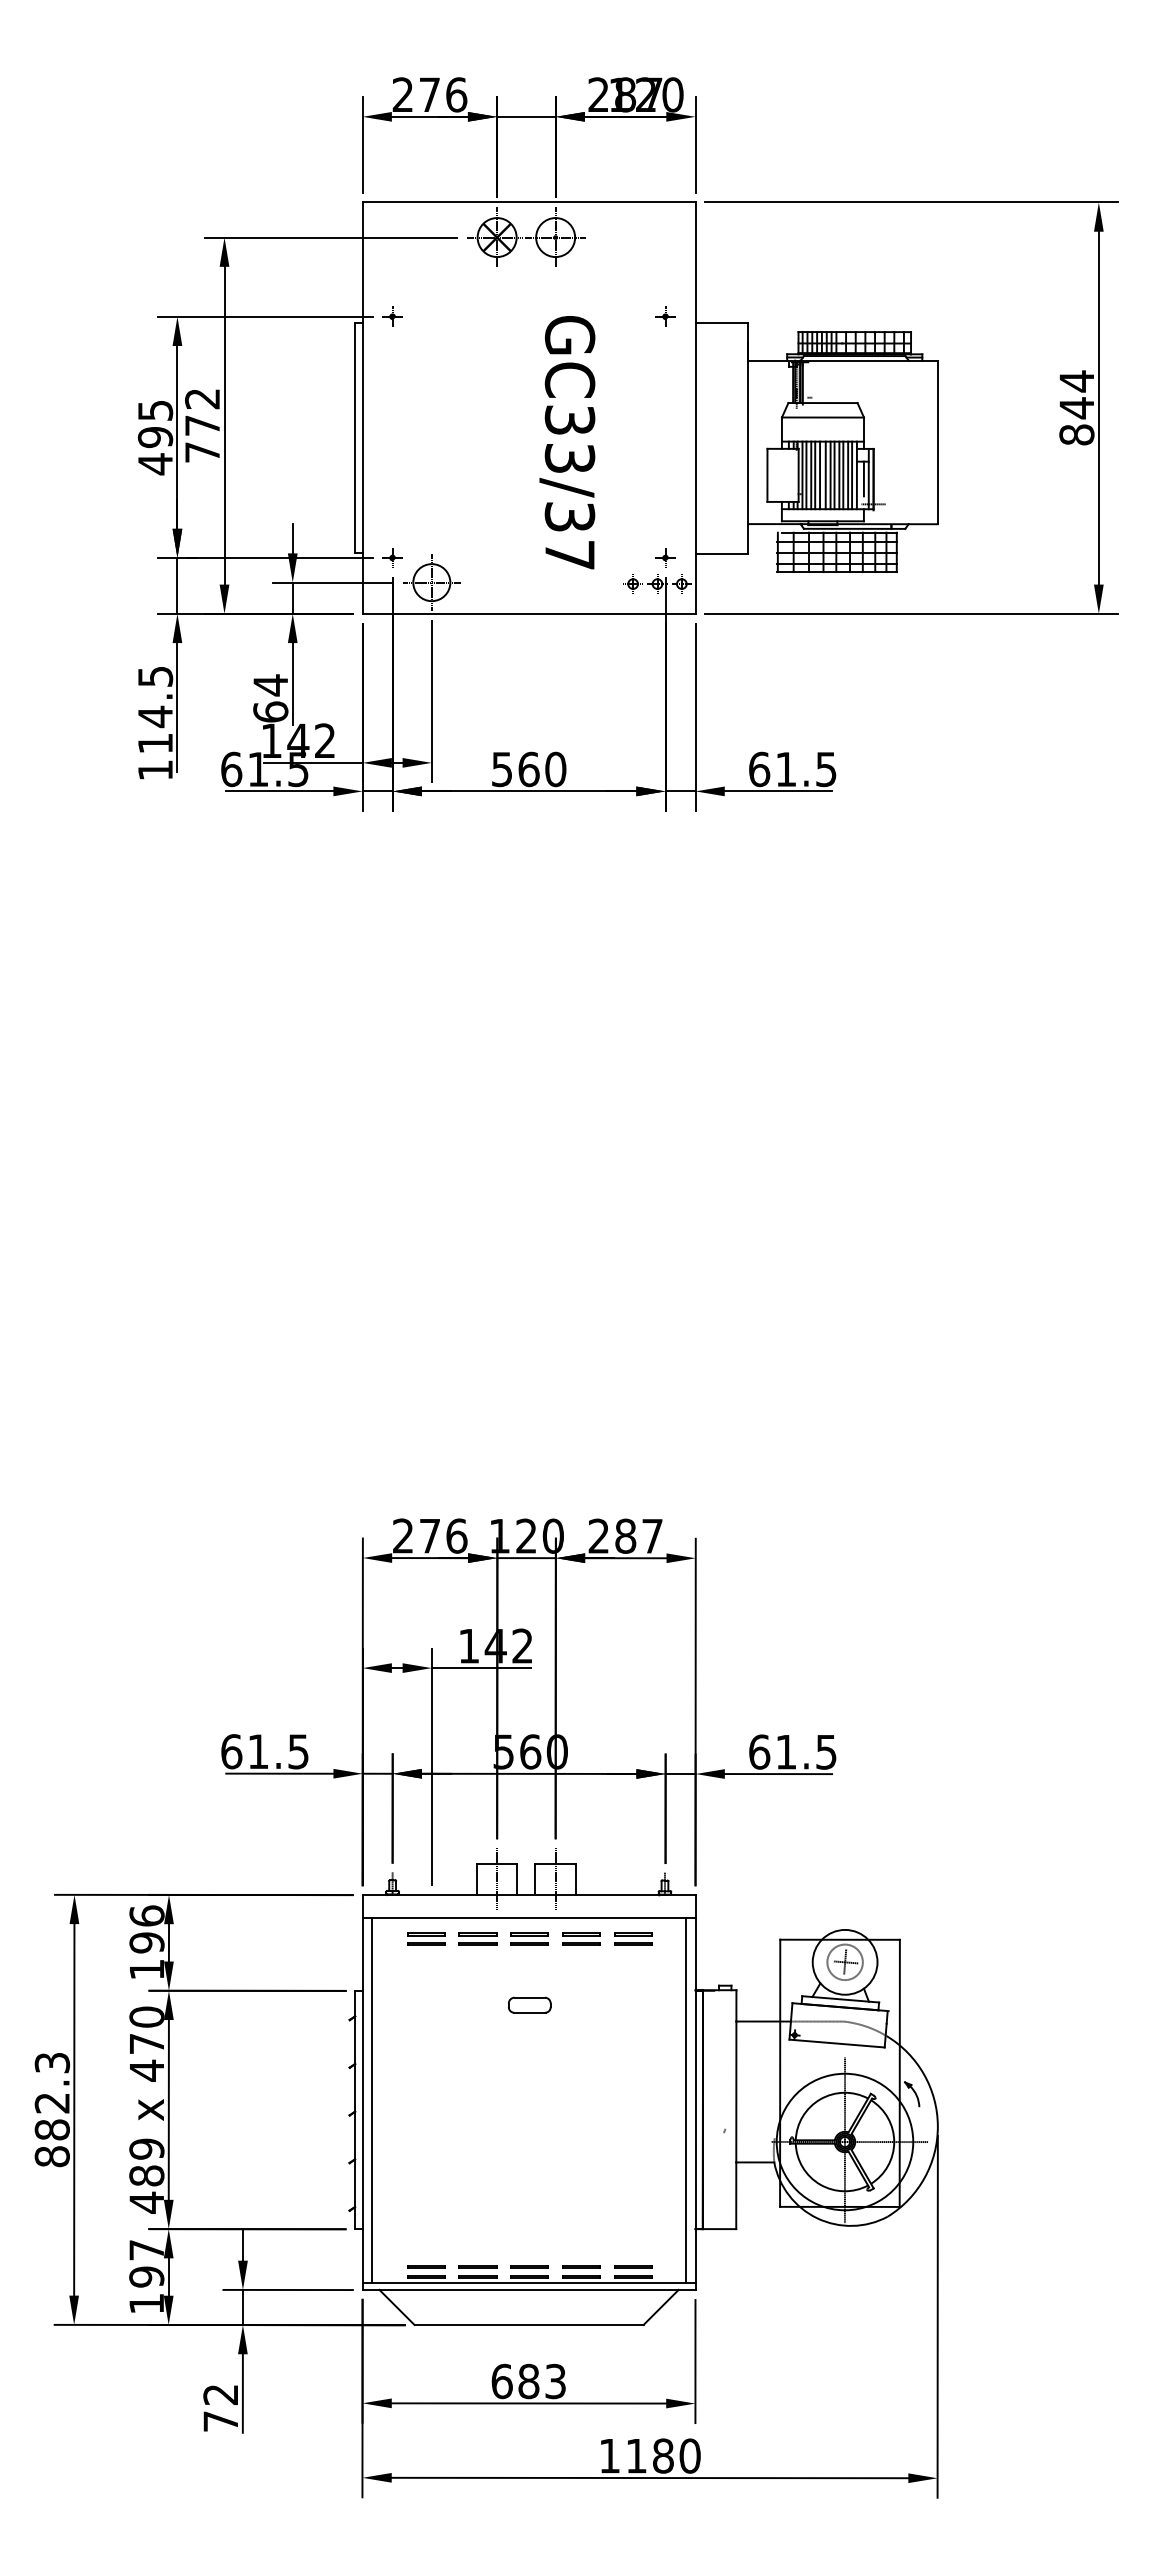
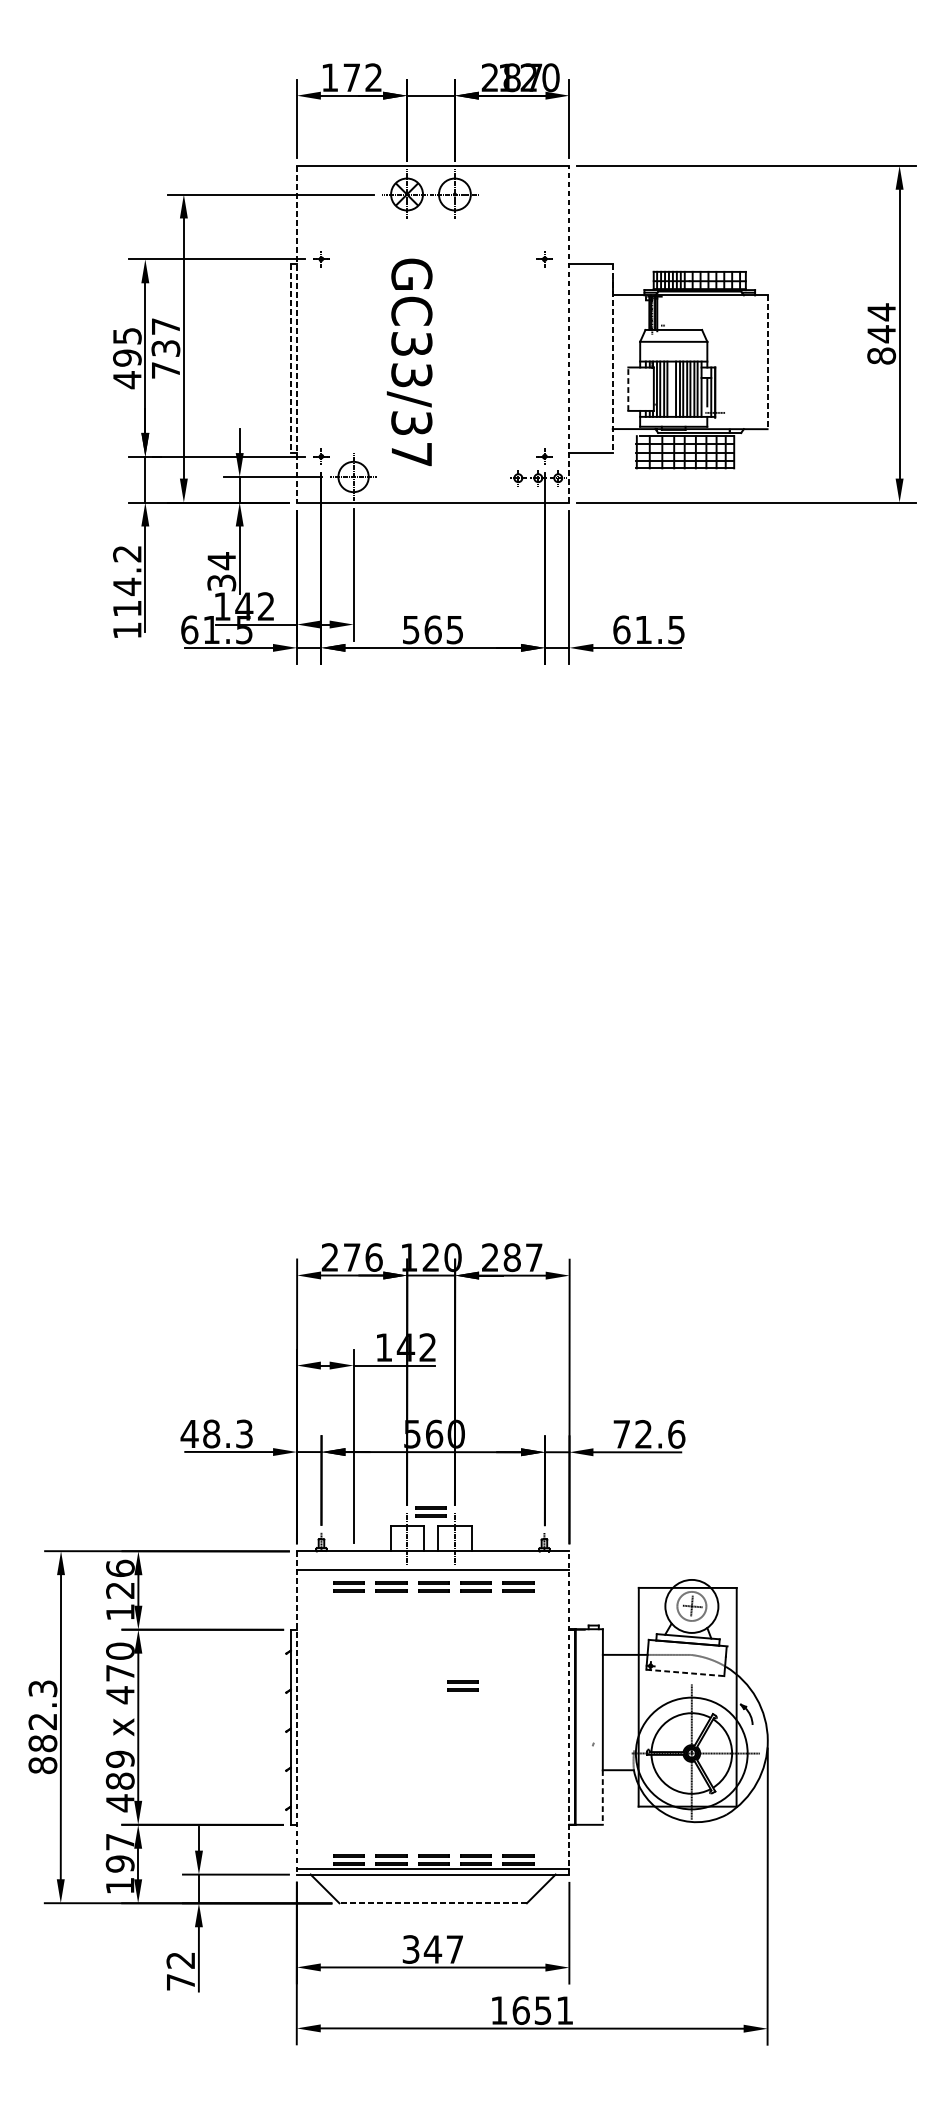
text: (429, 94) -> (351, 77), 276 -> 172
line: (362, 408) -> (296, 334), solid -> dashed
line: (695, 408) -> (569, 334), solid -> dashed
text: (202, 412) -> (165, 337), 772 -> 737
line: (355, 438) -> (291, 359), solid -> dashed
line: (748, 438) -> (612, 359), solid -> dashed
text: (567, 442) -> (409, 362), moved
line: (937, 442) -> (767, 362), solid -> dashed
line: (767, 475) -> (628, 389), solid -> dashed
line: (820, 475) -> (671, 389), removed
text: (155, 676) -> (127, 553), 114.5 -> 114.2
text: (270, 711) -> (221, 582), 64 -> 34
text: (555, 769) -> (454, 629), 560 -> 565
text: (264, 1751) -> (216, 1433), 61.5 -> 48.3
text: (793, 1751) -> (649, 1433), 61.5 -> 72.6
part: (525, 1846) -> (430, 1511), added
text: (146, 1942) -> (120, 1590), 196 -> 126
part: (529, 2004) -> (433, 1640), removed
line: (837, 2043) -> (685, 1672), solid -> dashed
part: (565, 2058) -> (462, 1685), added
line: (695, 2091) -> (569, 1712), solid -> dashed
line: (362, 2092) -> (296, 1712), solid -> dashed
line: (372, 2099) -> (305, 1718), removed
line: (685, 2099) -> (561, 1718), removed
line: (736, 2196) -> (602, 1798), solid -> dashed
line: (529, 2324) -> (433, 1902), solid -> dashed
text: (528, 2381) -> (432, 1949), 683 -> 347
text: (663, 2455) -> (543, 2010), 1180 -> 1651

